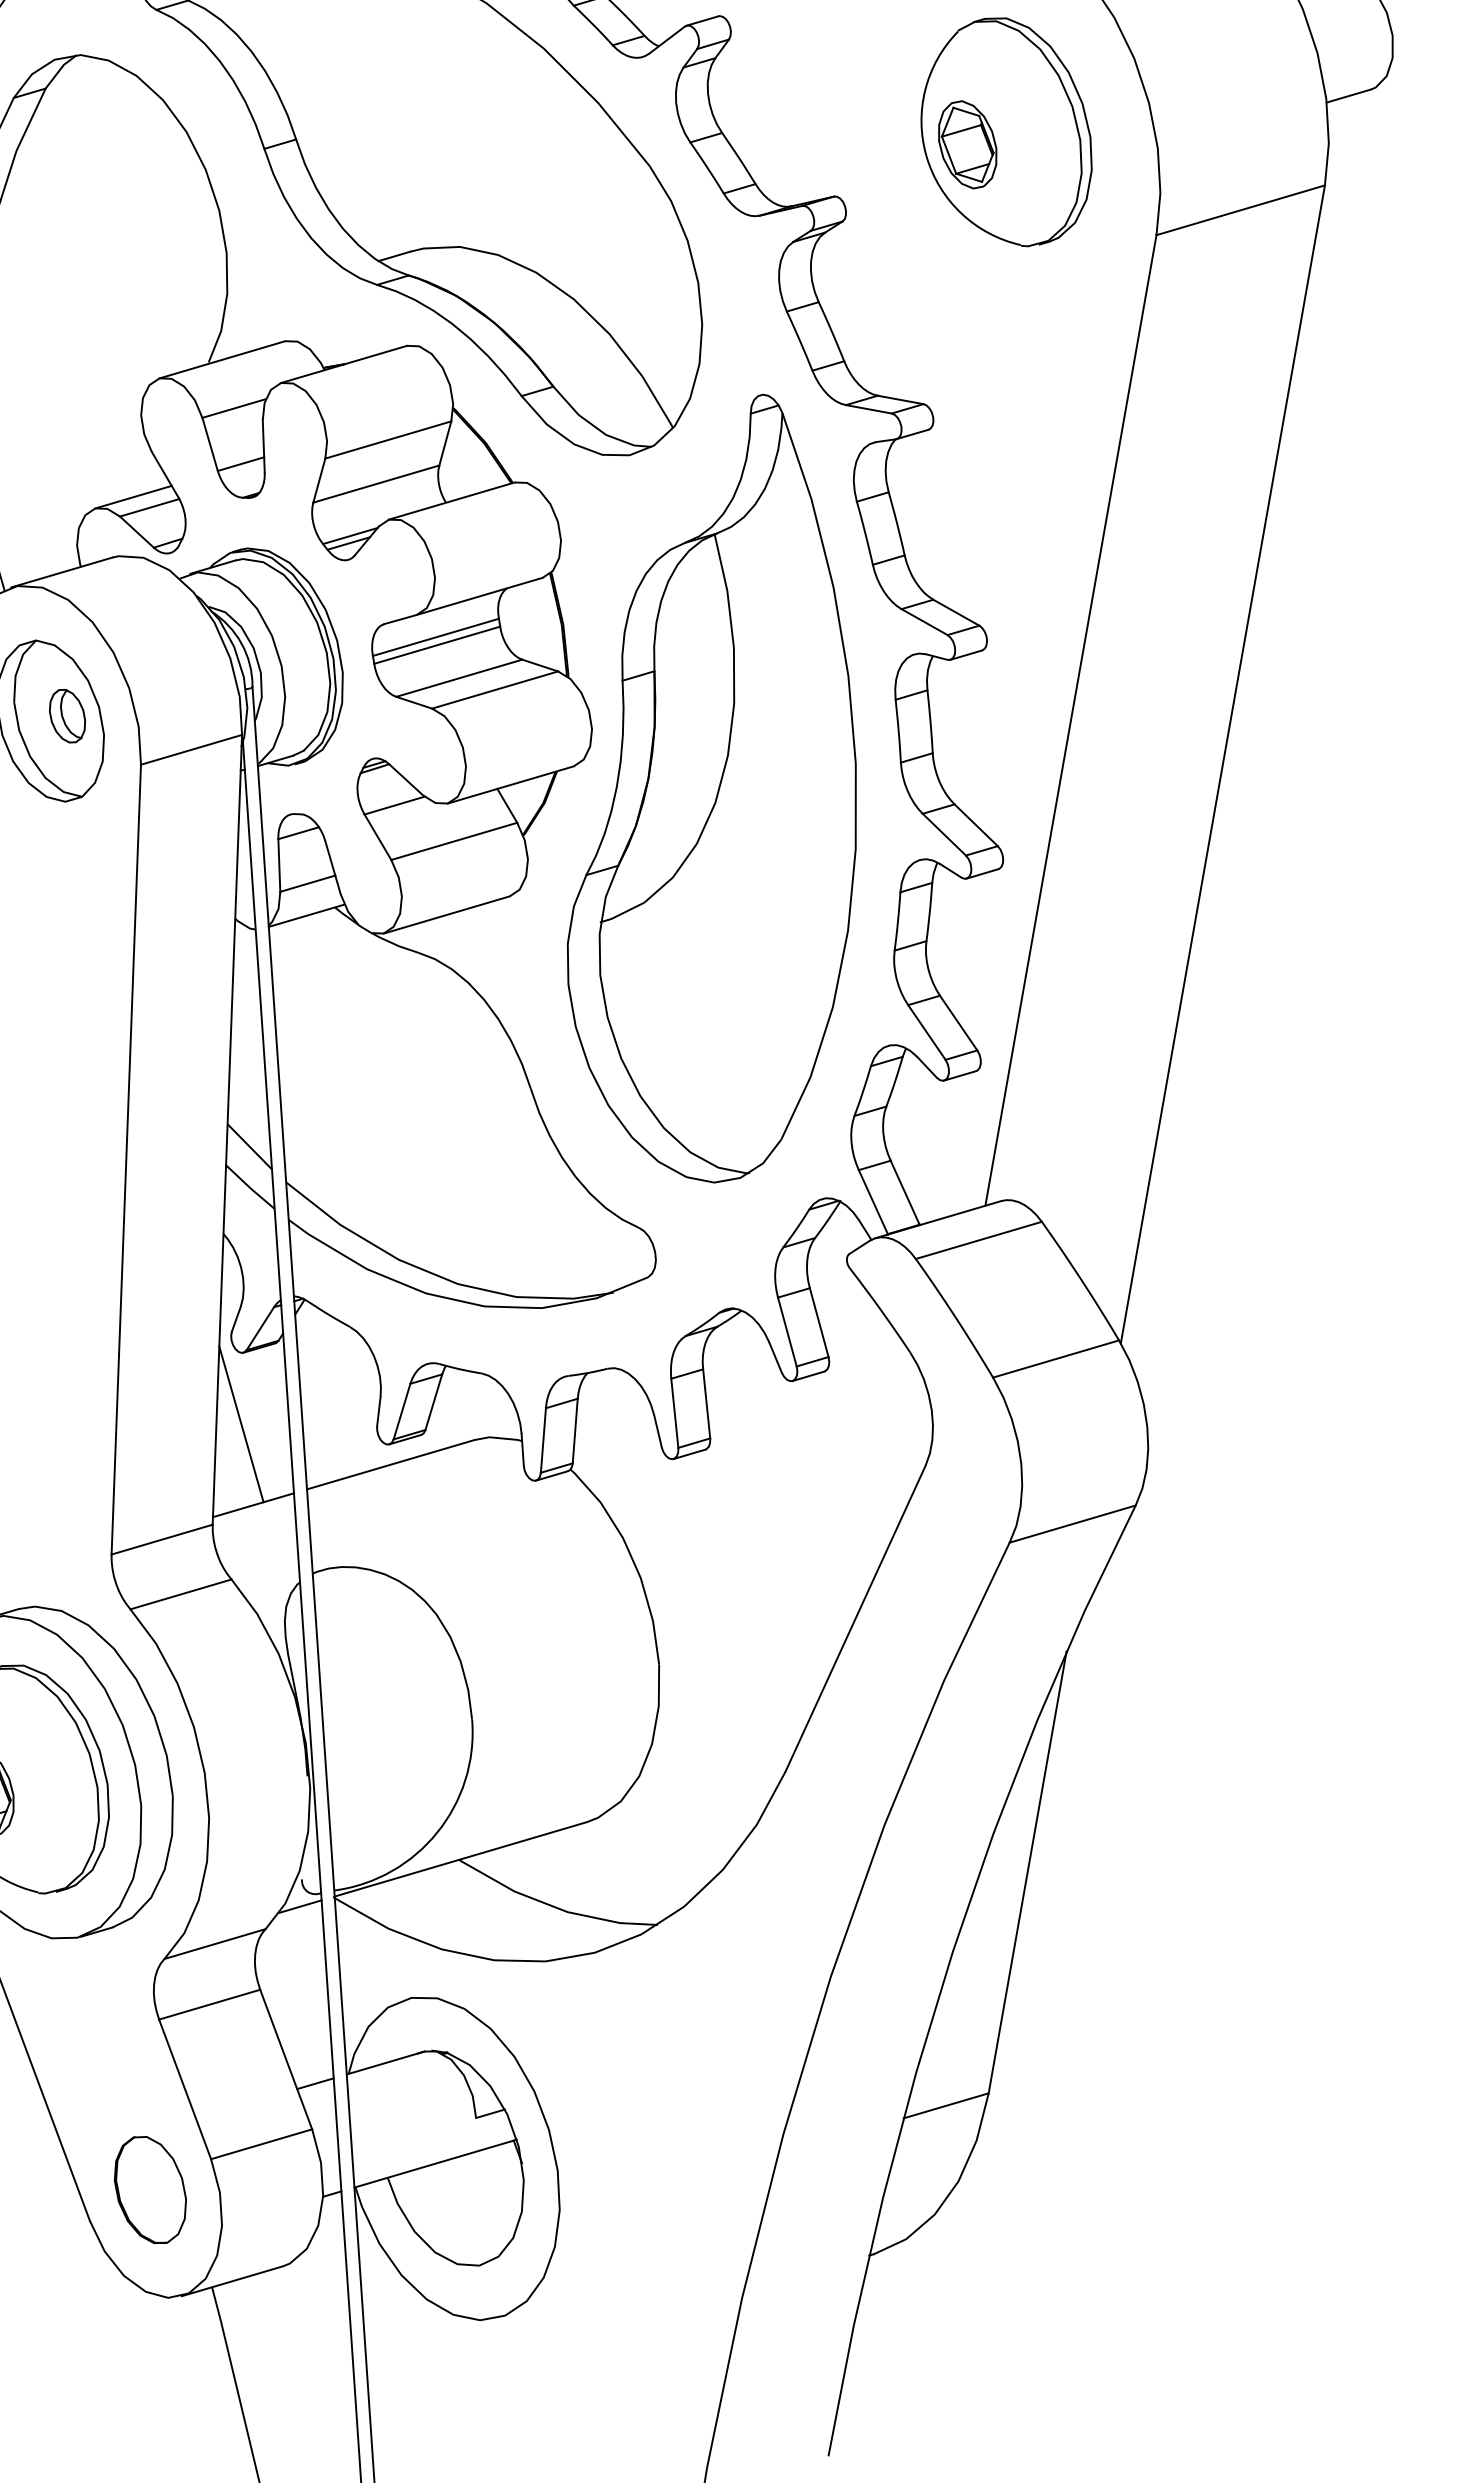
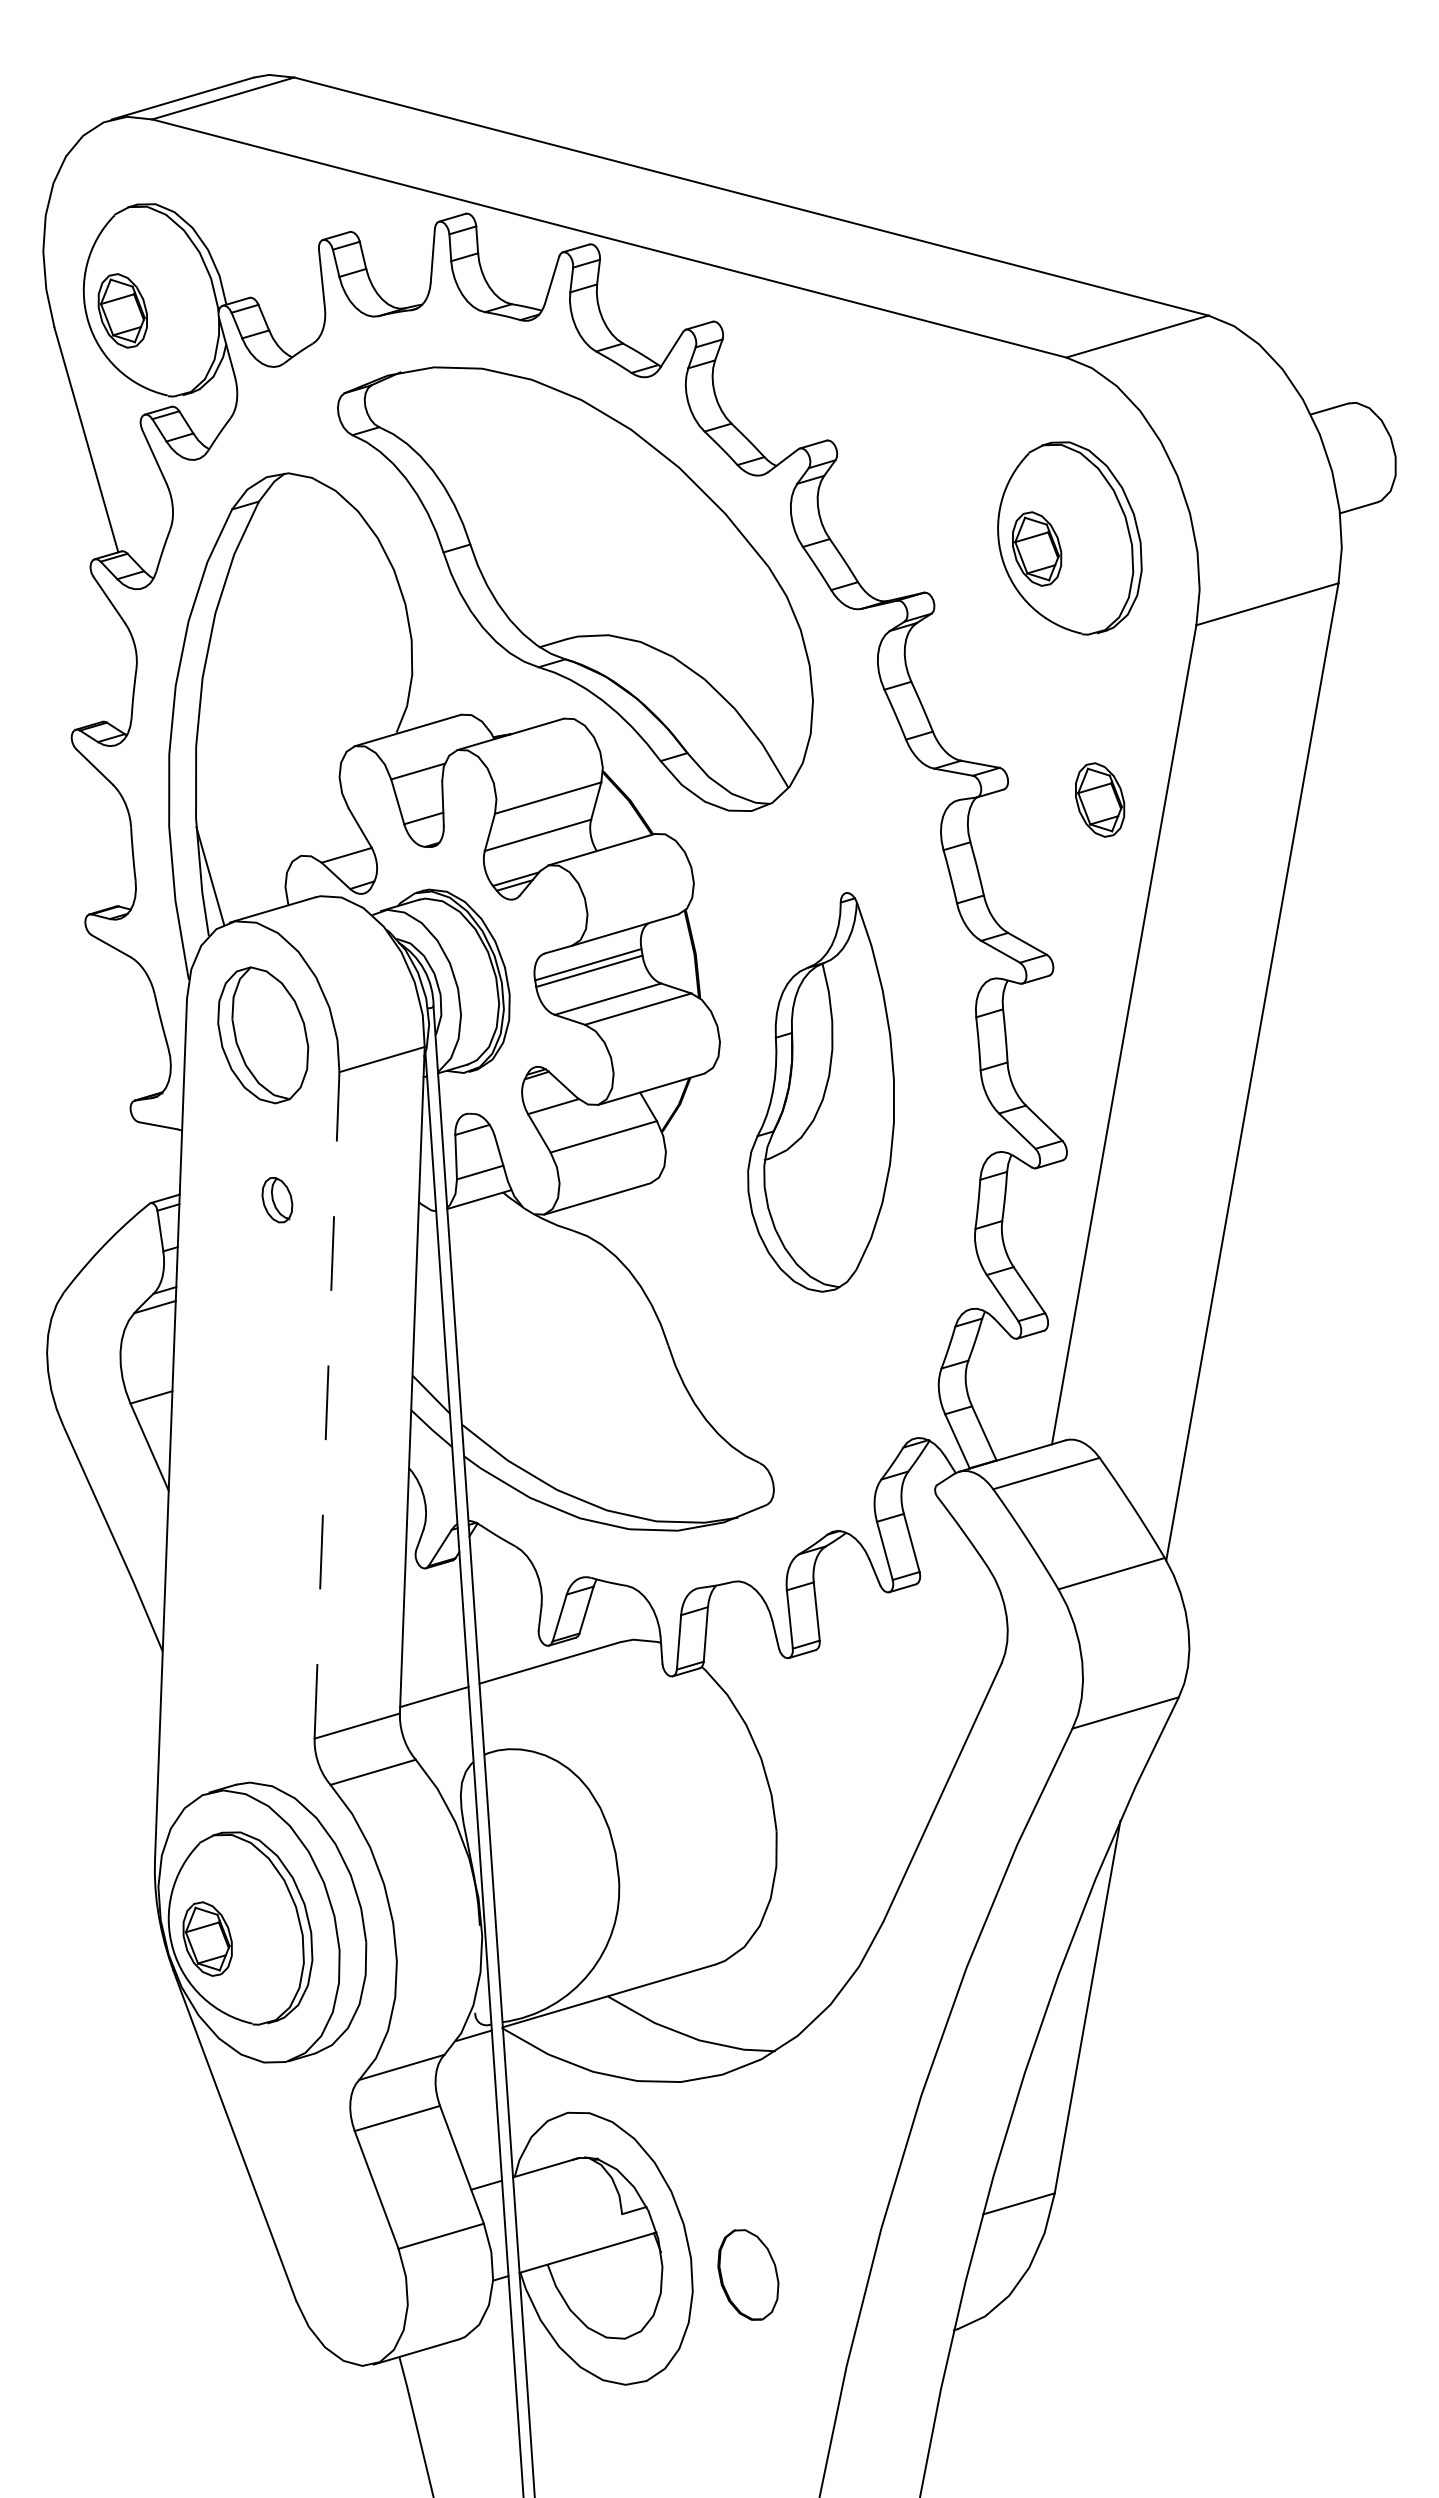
part: (1042, 441) -> (1100, 799), added
line: (132, 496) -> (332, 845), removed
part: (67, 716) -> (277, 1200), moved
part: (711, 788) -> (820, 1092), size x0.6
line: (126, 1158) -> (327, 1404), solid -> dashed
line: (240, 1423) -> (423, 1628), removed
part: (150, 2189) -> (748, 2274), moved

